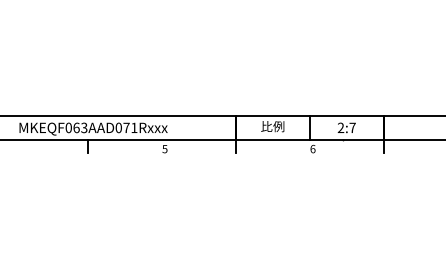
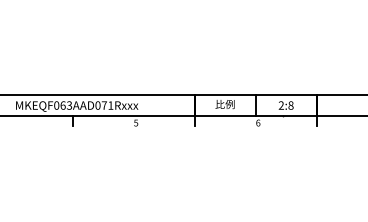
text: (352, 127) -> (290, 105), 2:7 -> 2:8

